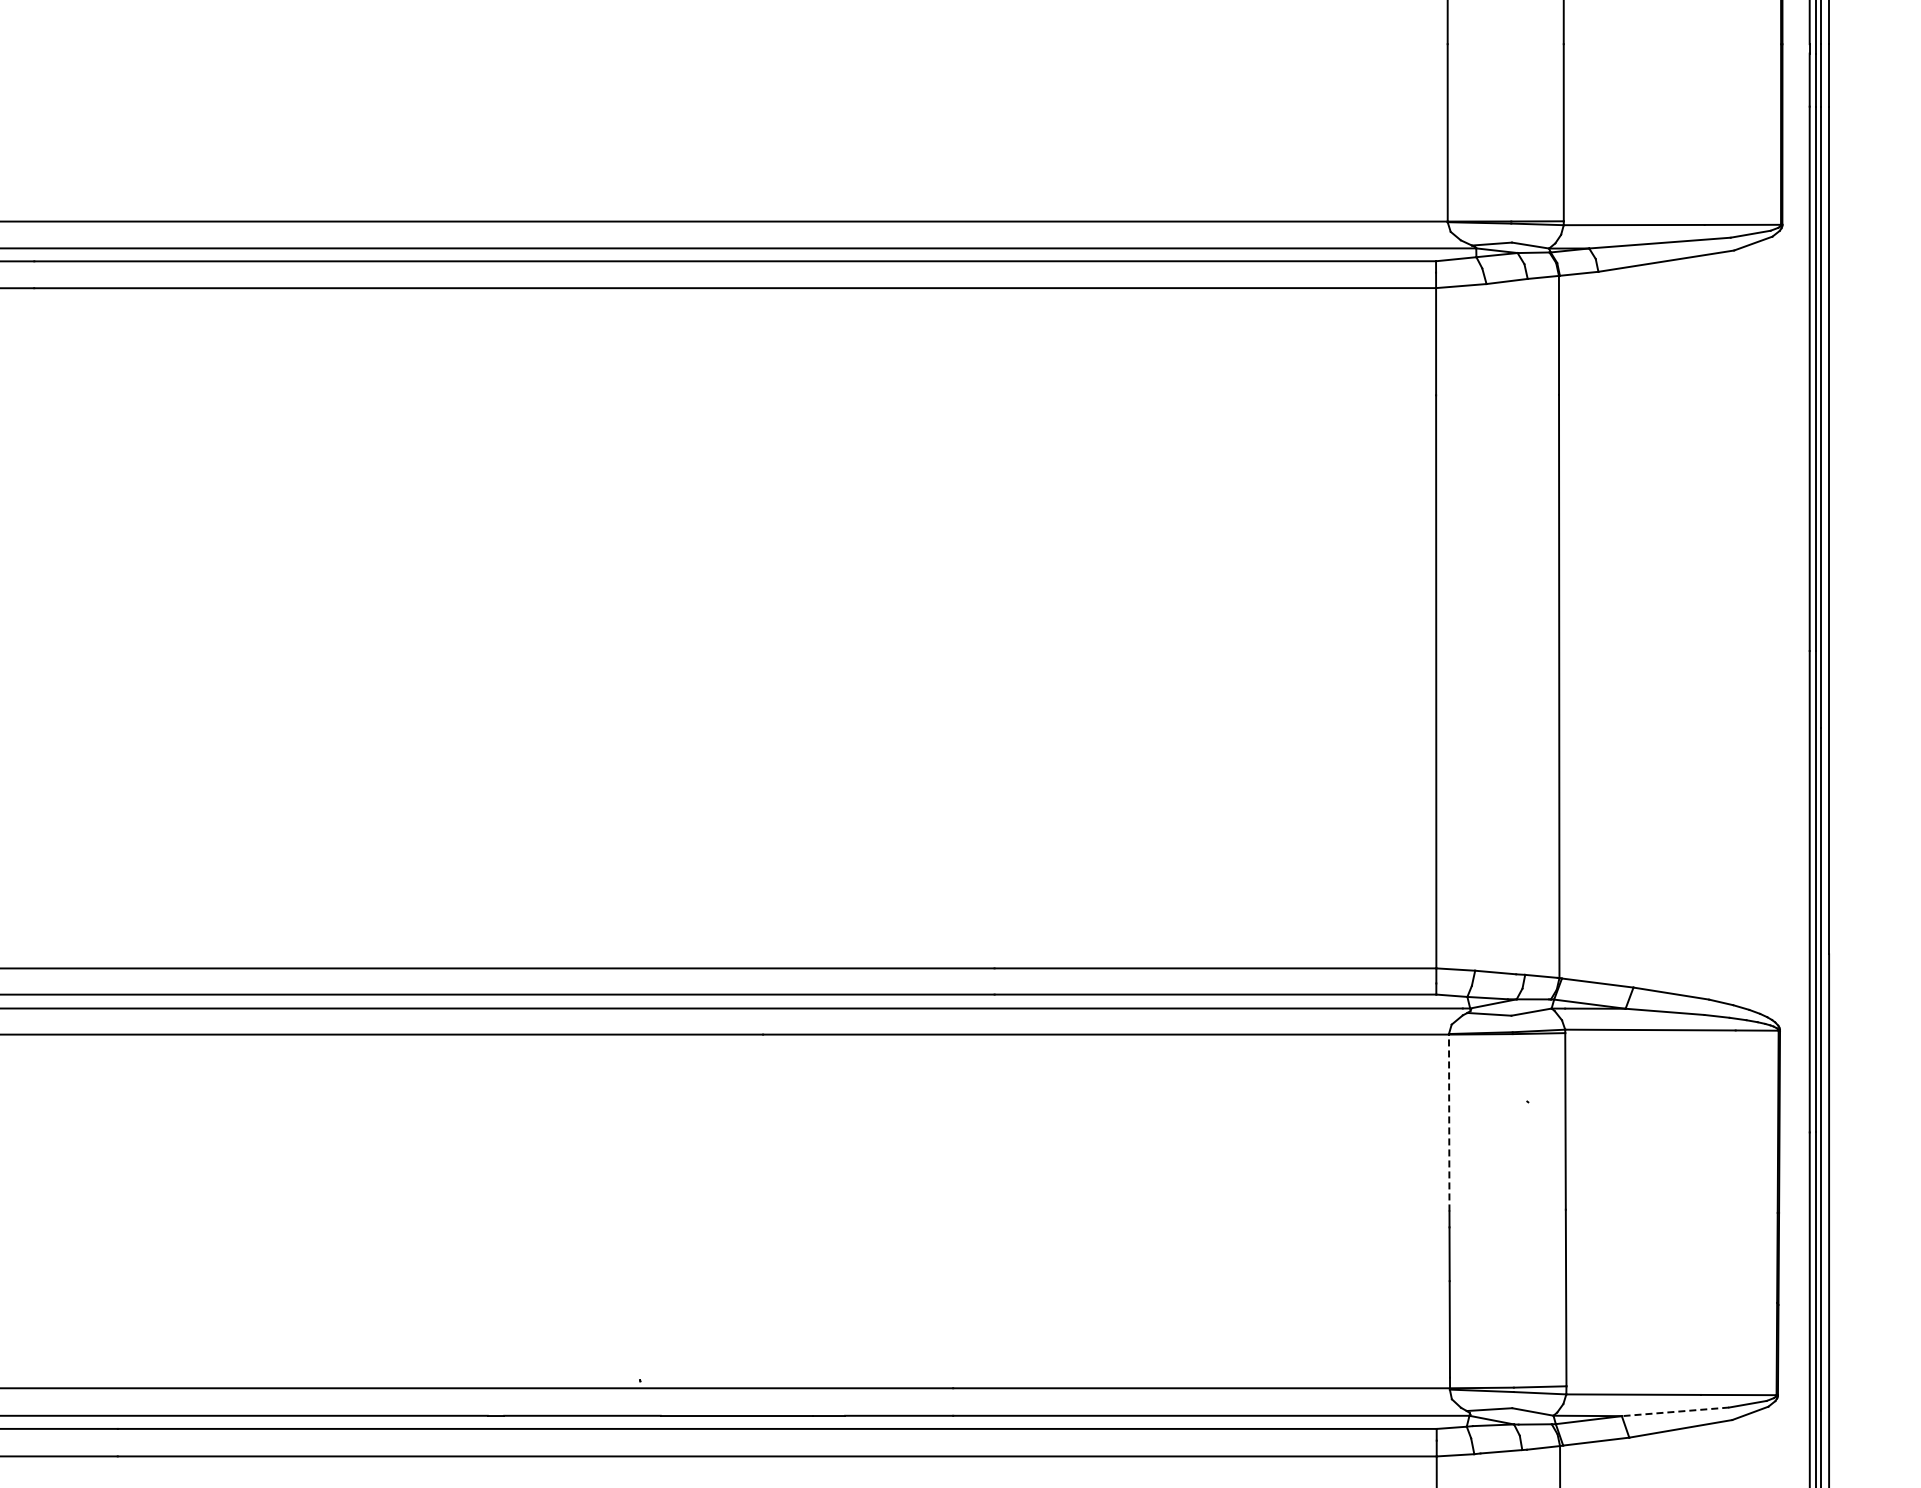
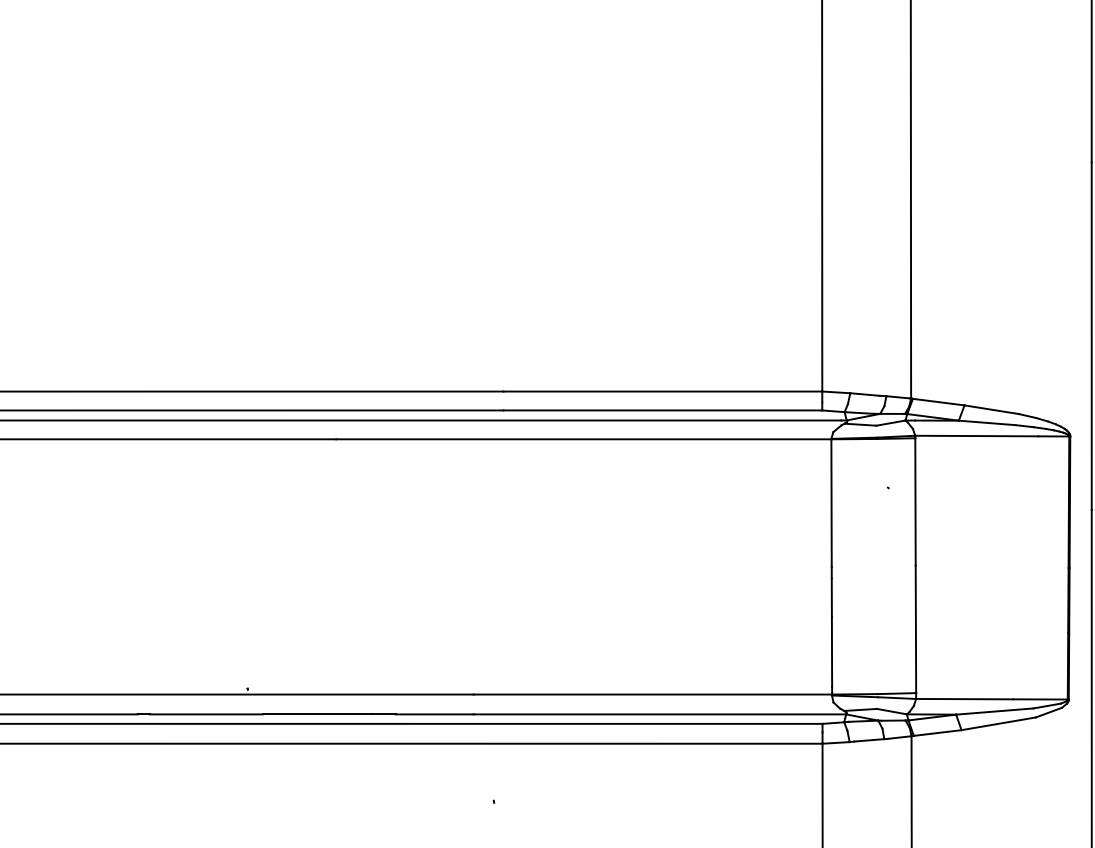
line: (1449, 1122) -> (831, 502), dashed -> solid
line: (1675, 1411) -> (994, 711), dashed -> solid

